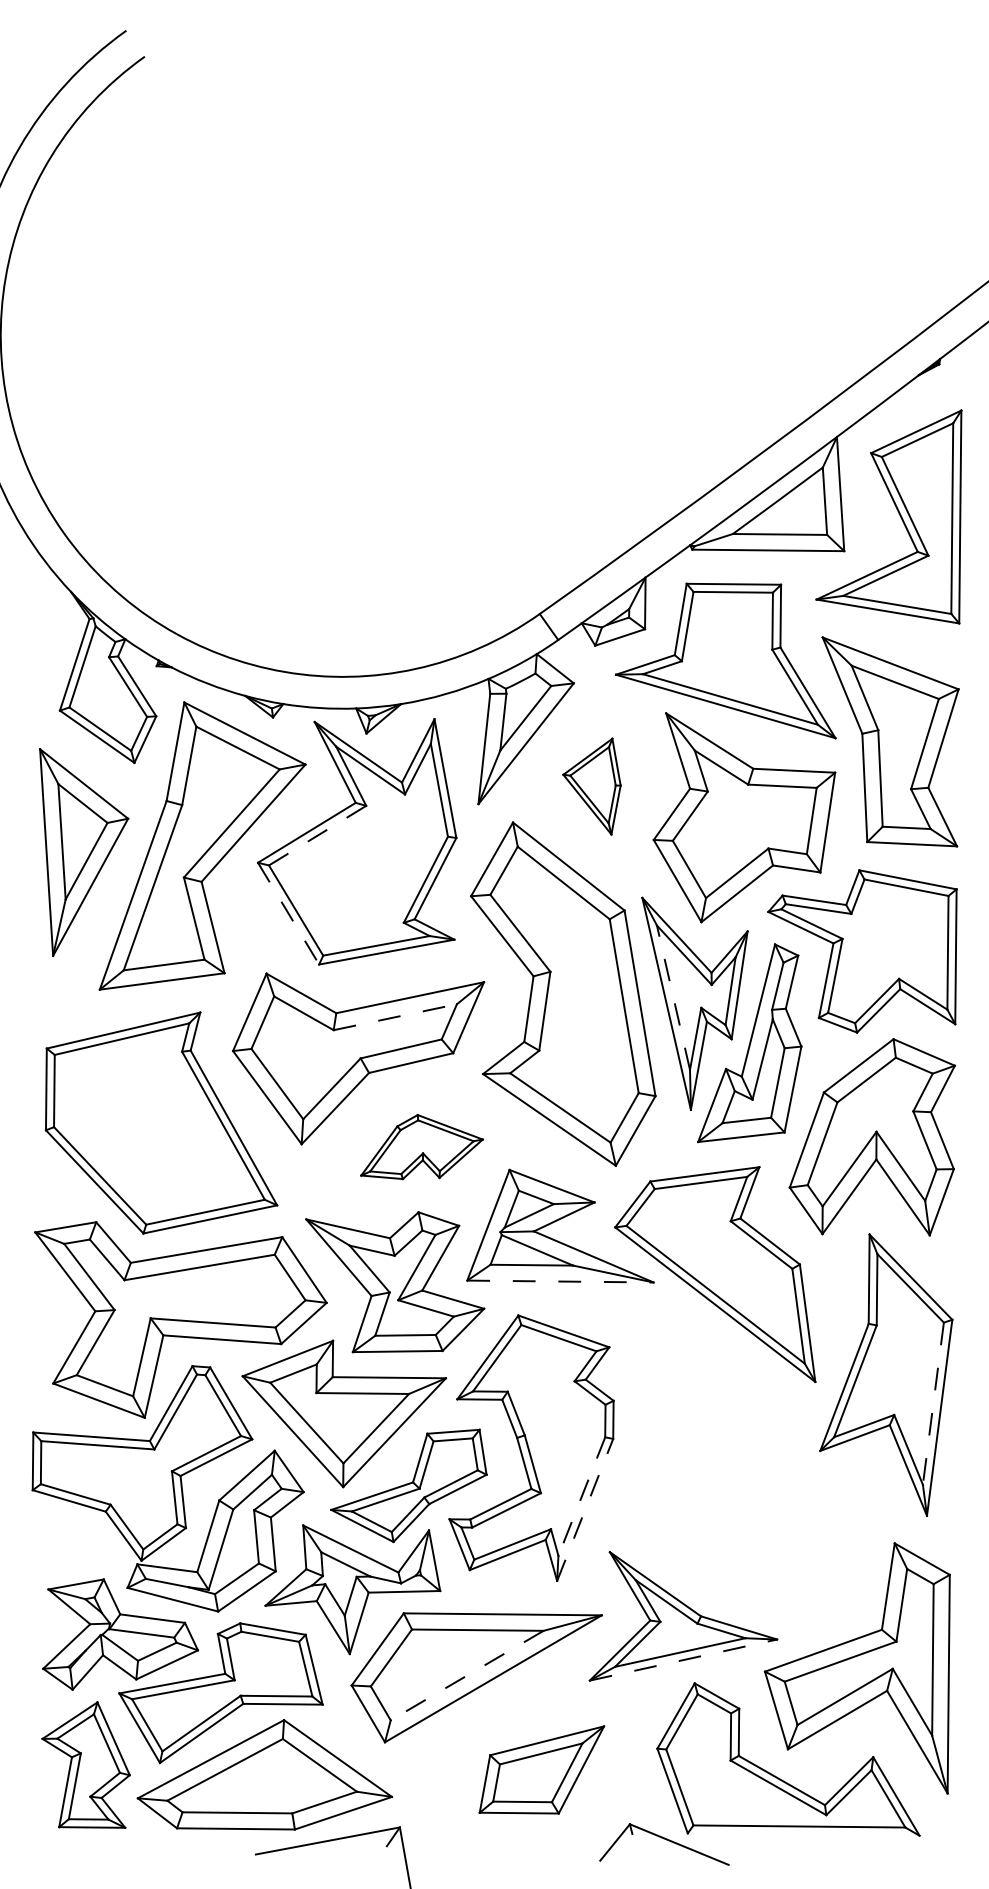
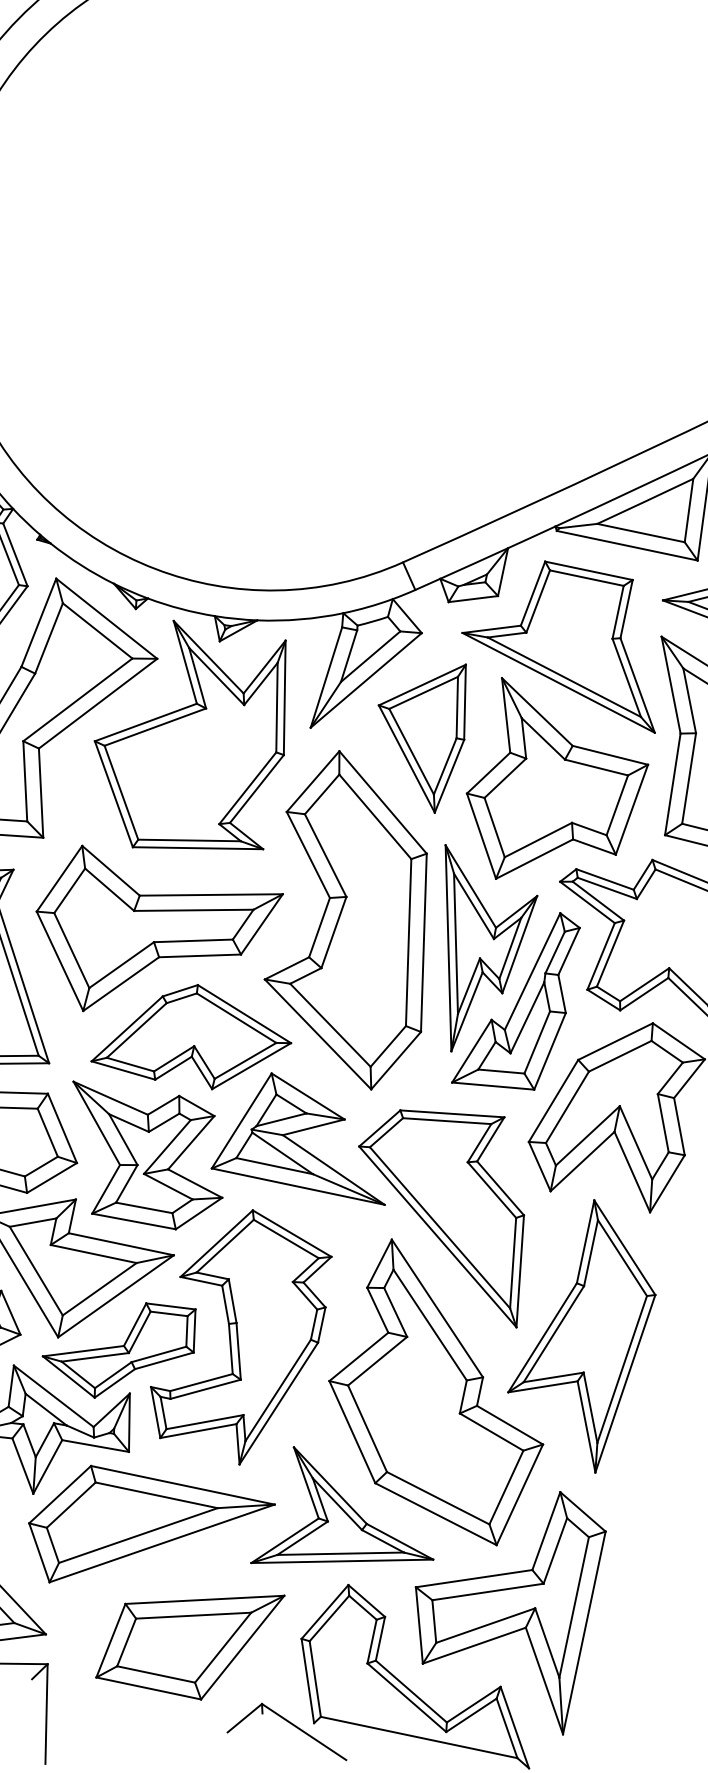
part: (591, 786) -> (419, 732), size x1.67
line: (318, 835) -> (156, 727), dashed -> solid
line: (288, 914) -> (113, 795), dashed -> solid
line: (673, 997) -> (456, 943), dashed -> solid
line: (395, 1017) -> (193, 910), dashed -> solid
part: (421, 1146) -> (194, 1035), size x1.67
line: (560, 1281) -> (298, 1186), dashed -> solid
line: (933, 1403) -> (622, 1369), dashed -> solid
part: (749, 1463) -> (440, 1390), added
line: (581, 1496) -> (277, 1390), dashed -> solid
line: (585, 1509) -> (279, 1403), dashed -> solid
line: (683, 1660) -> (342, 1561), dashed -> solid
line: (467, 1675) -> (138, 1535), dashed -> solid
part: (541, 1769) -> (190, 1636), size x1.43

